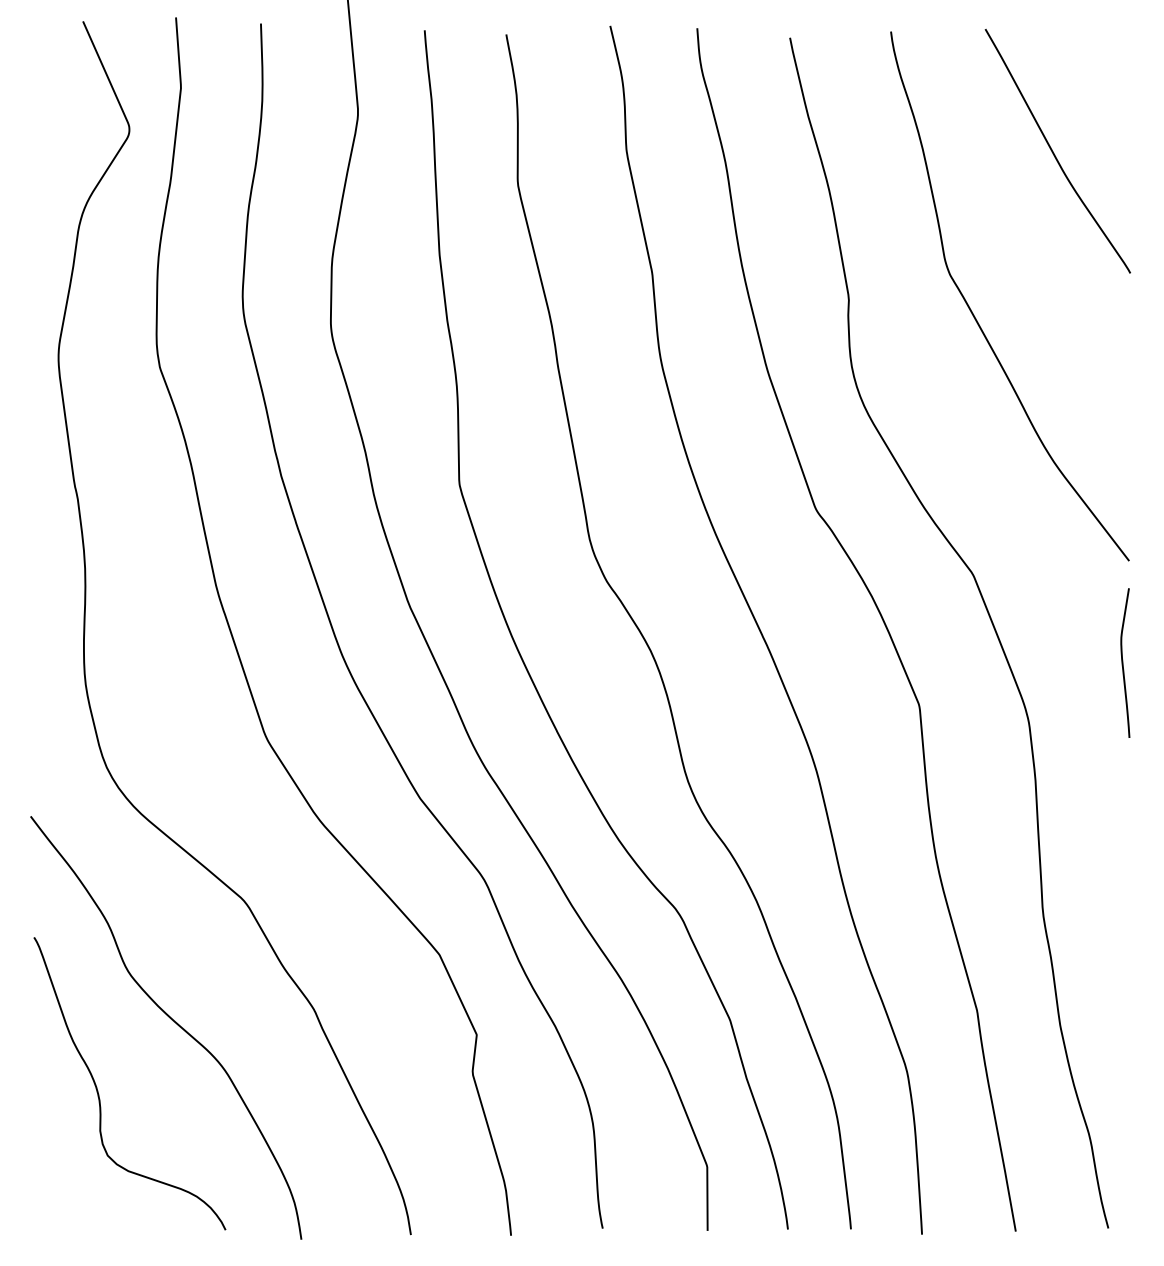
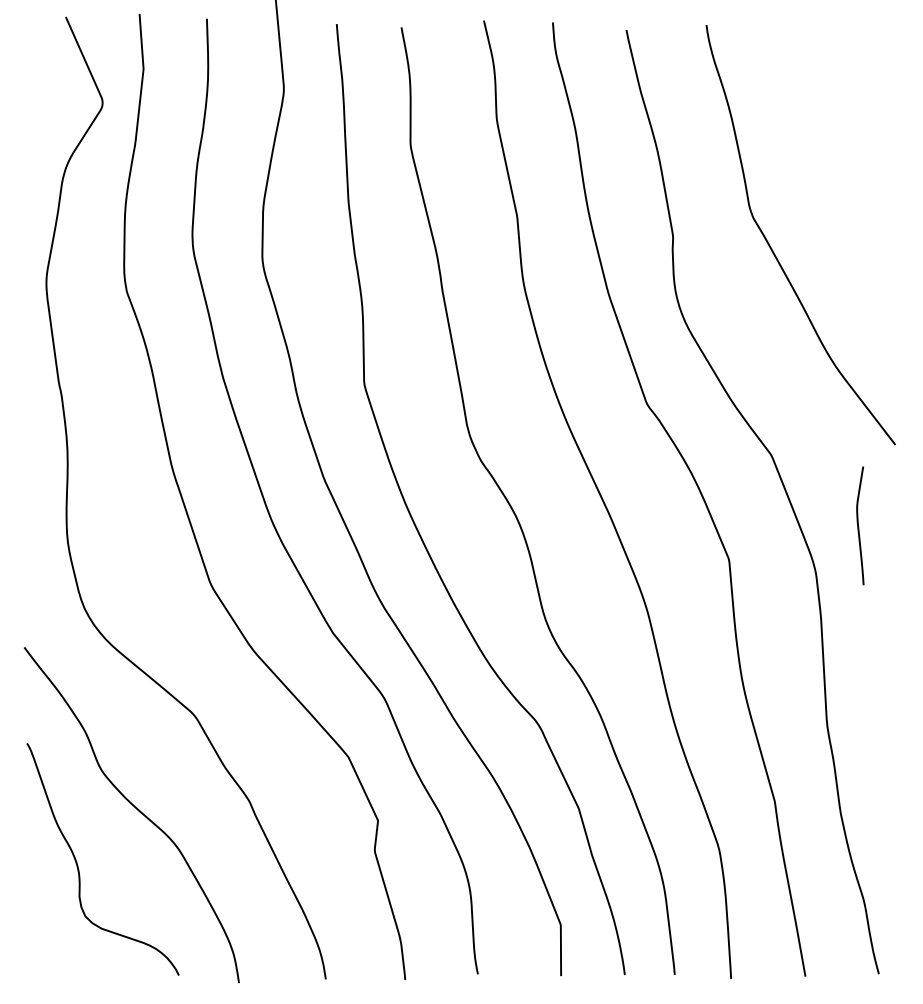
curve: (1054, 153) -> (836, 121), removed
curve: (1124, 663) -> (859, 526), moved

